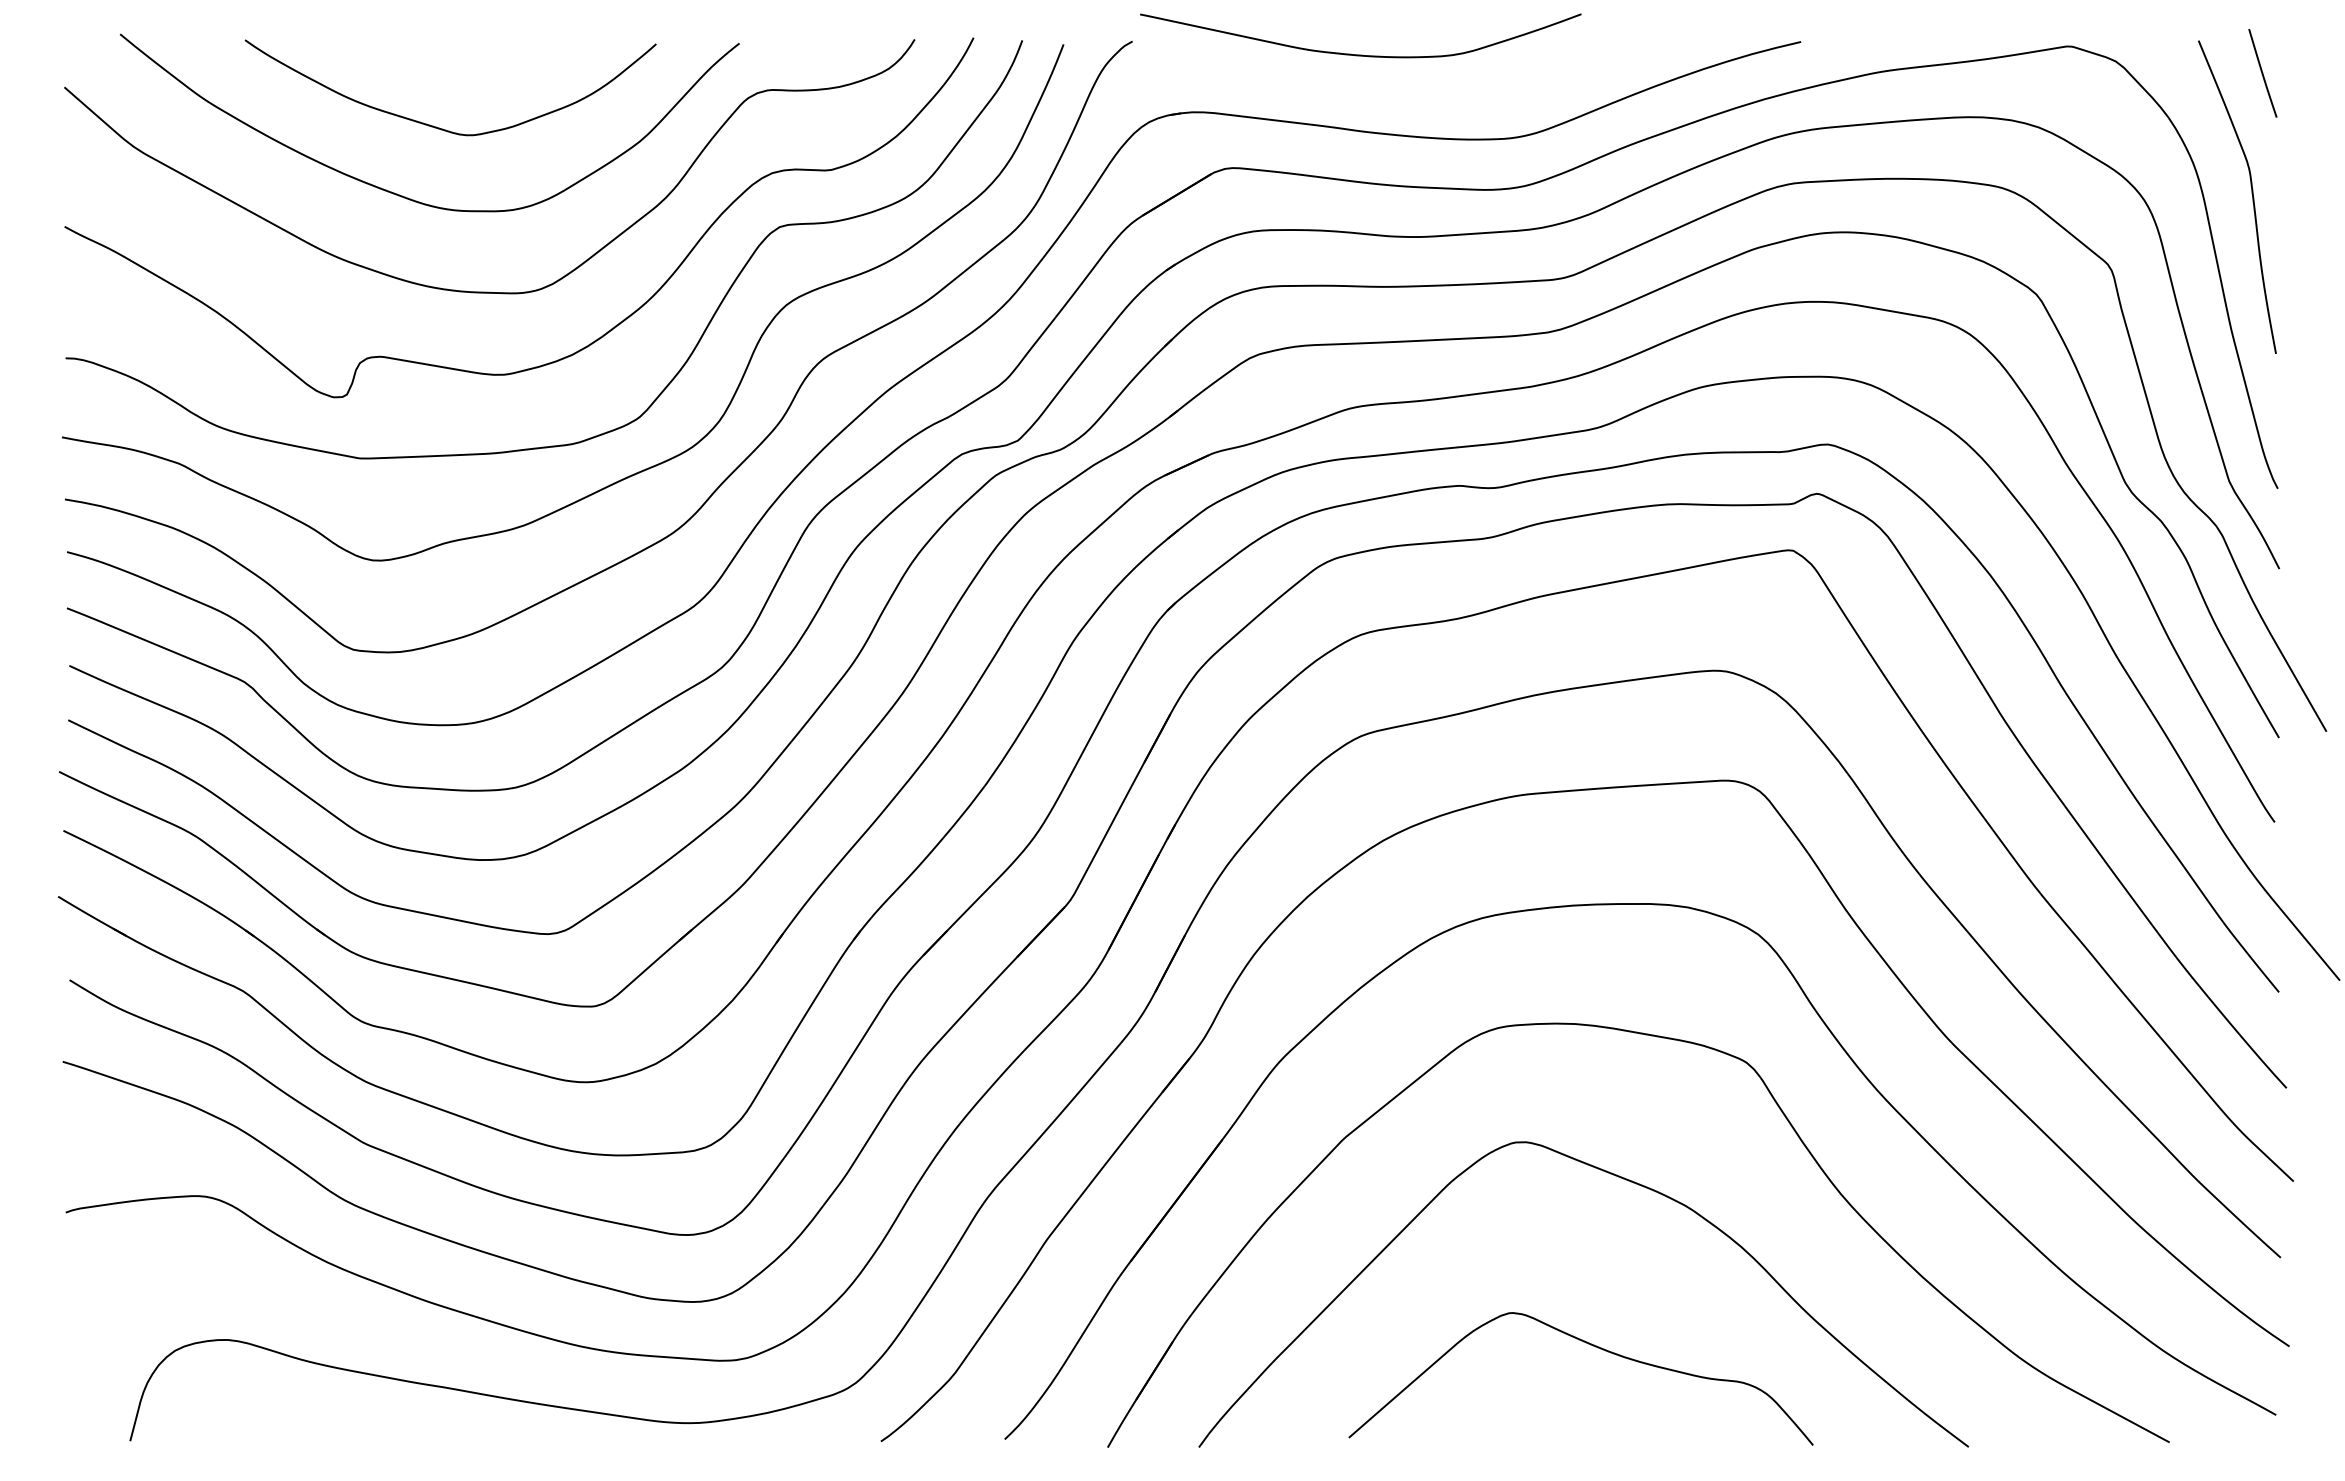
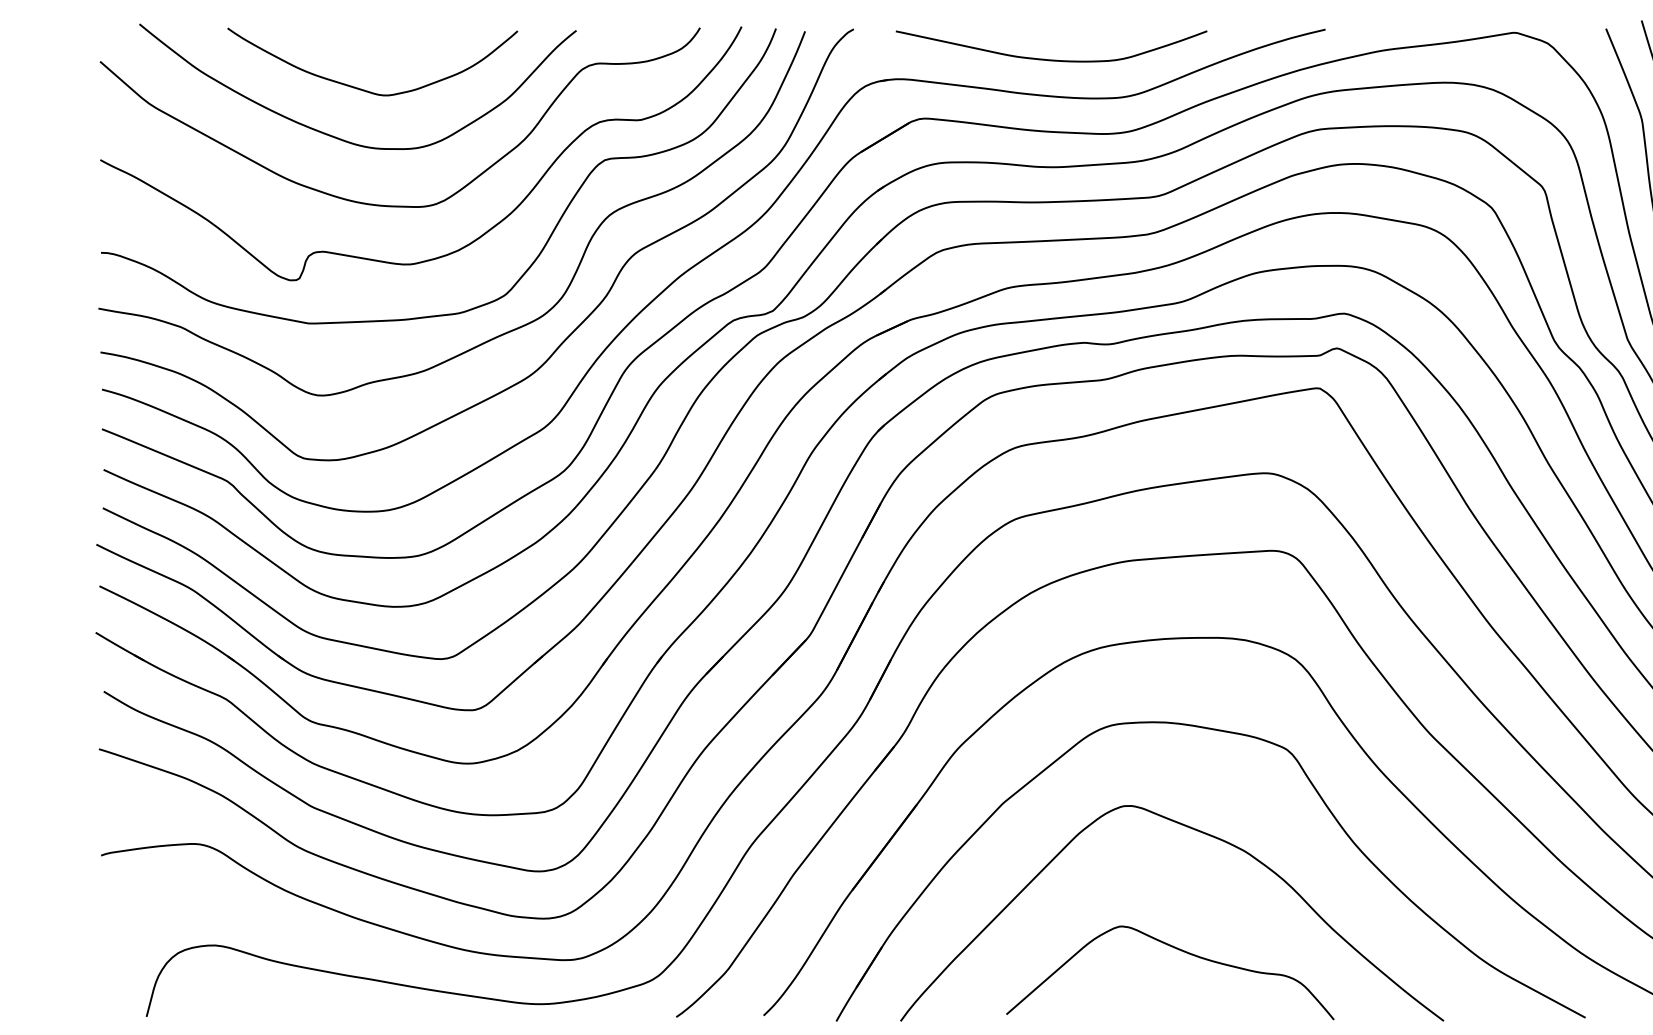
curve: (1360, 54) -> (1051, 59), moved

